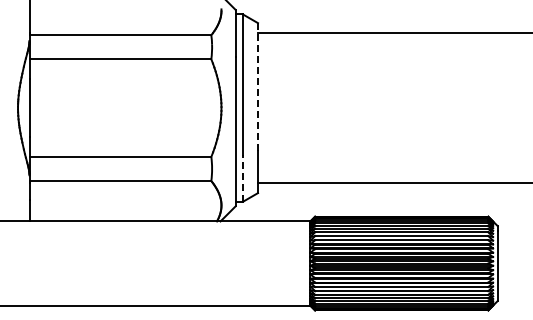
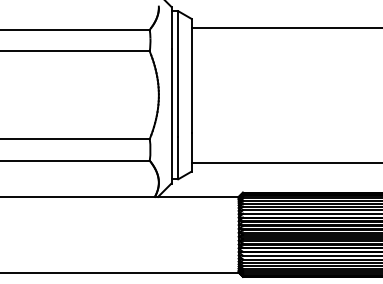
line: (258, 86) -> (192, 75), dashed -> solid
line: (243, 177) -> (178, 157), dashed -> solid

